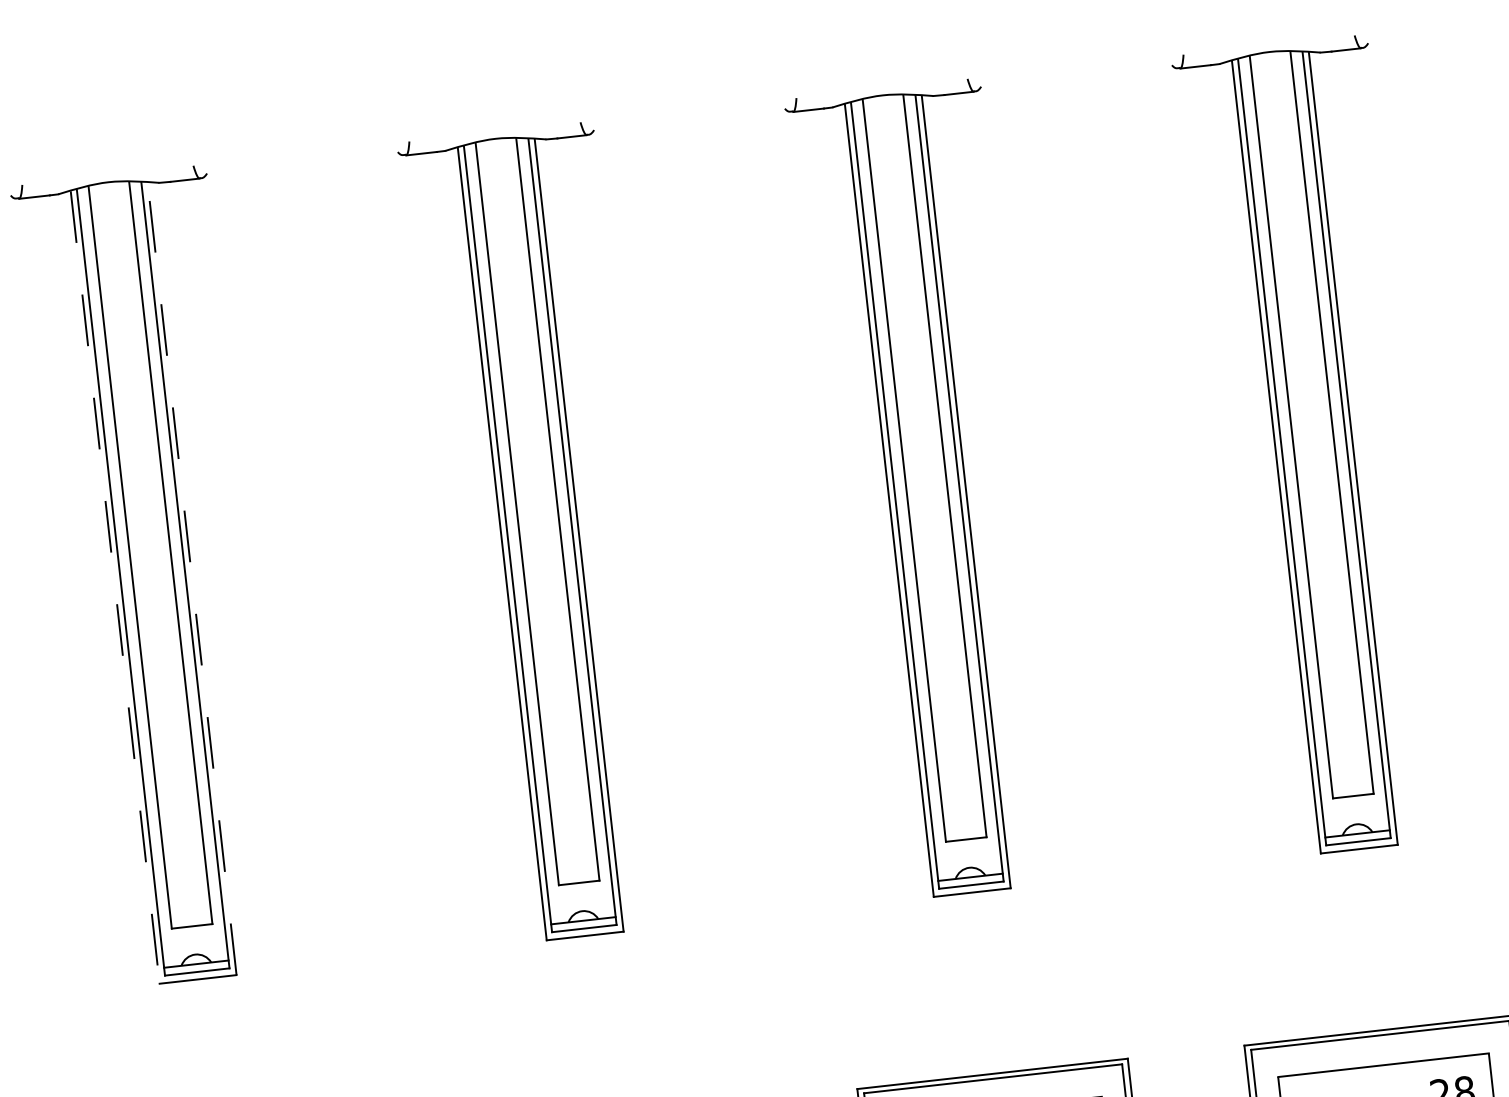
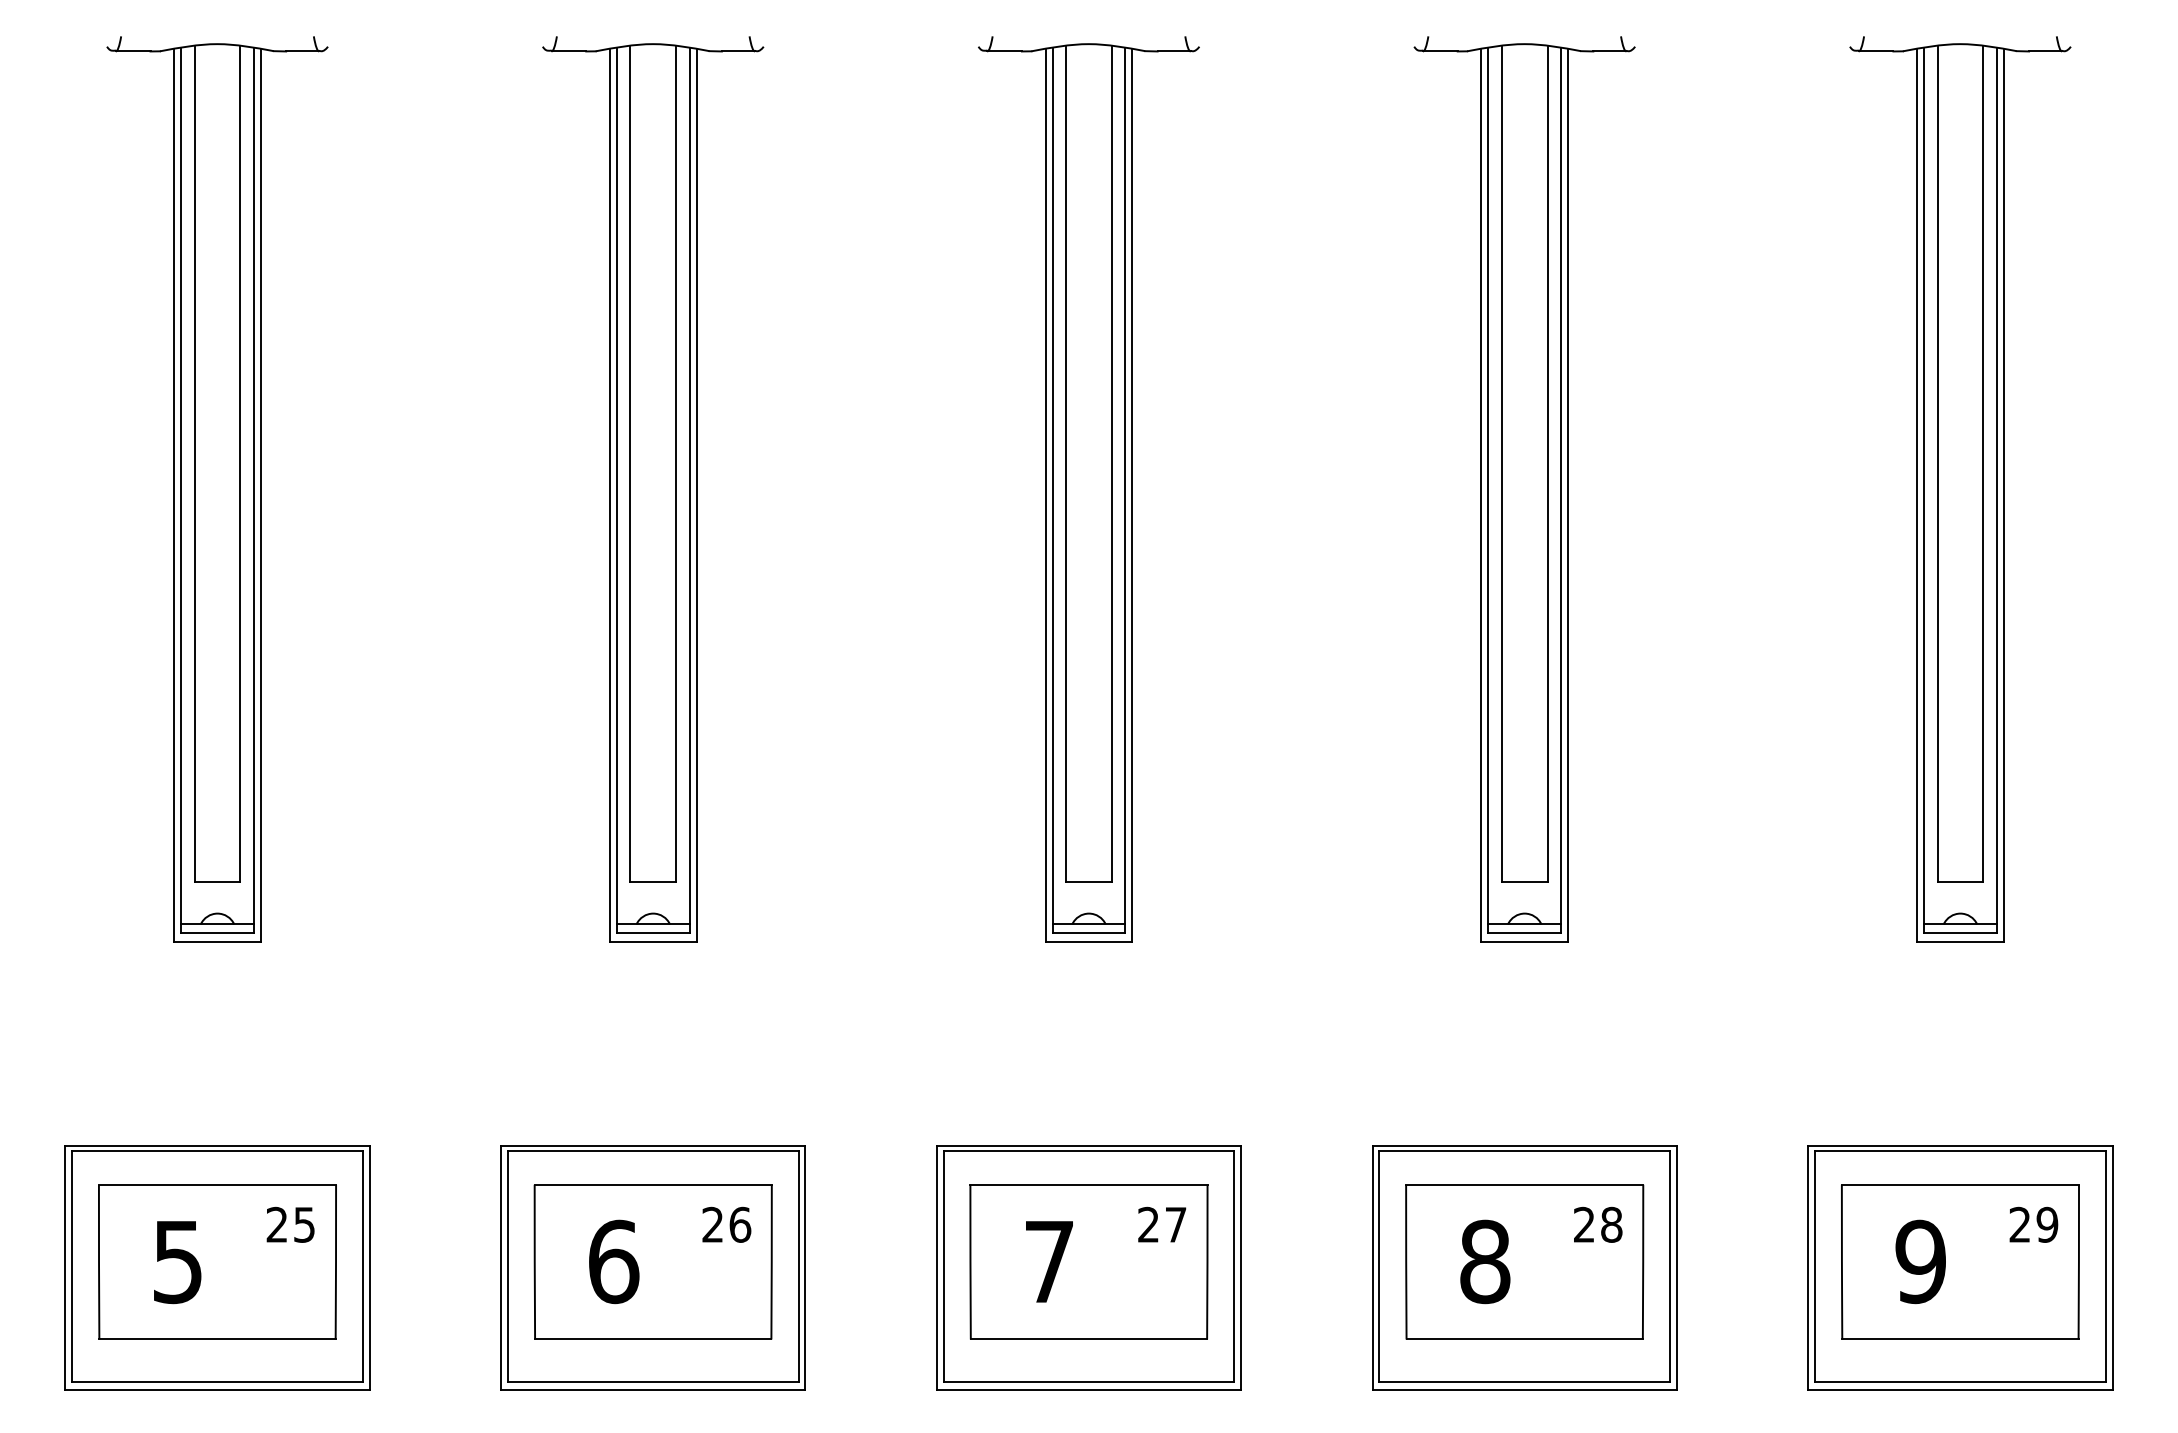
line: (191, 578) -> (260, 495), dashed -> solid
line: (115, 588) -> (174, 496), dashed -> solid

